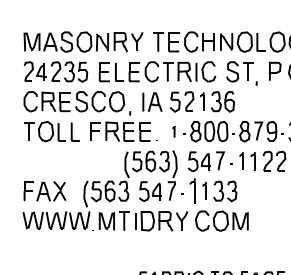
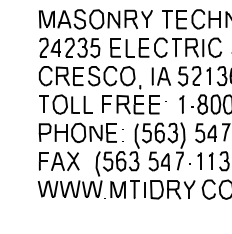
part: (173, 131) -> (181, 104), size x1.67
part: (67, 161) -> (80, 132), added
part: (192, 190) -> (199, 160), size x0.71

